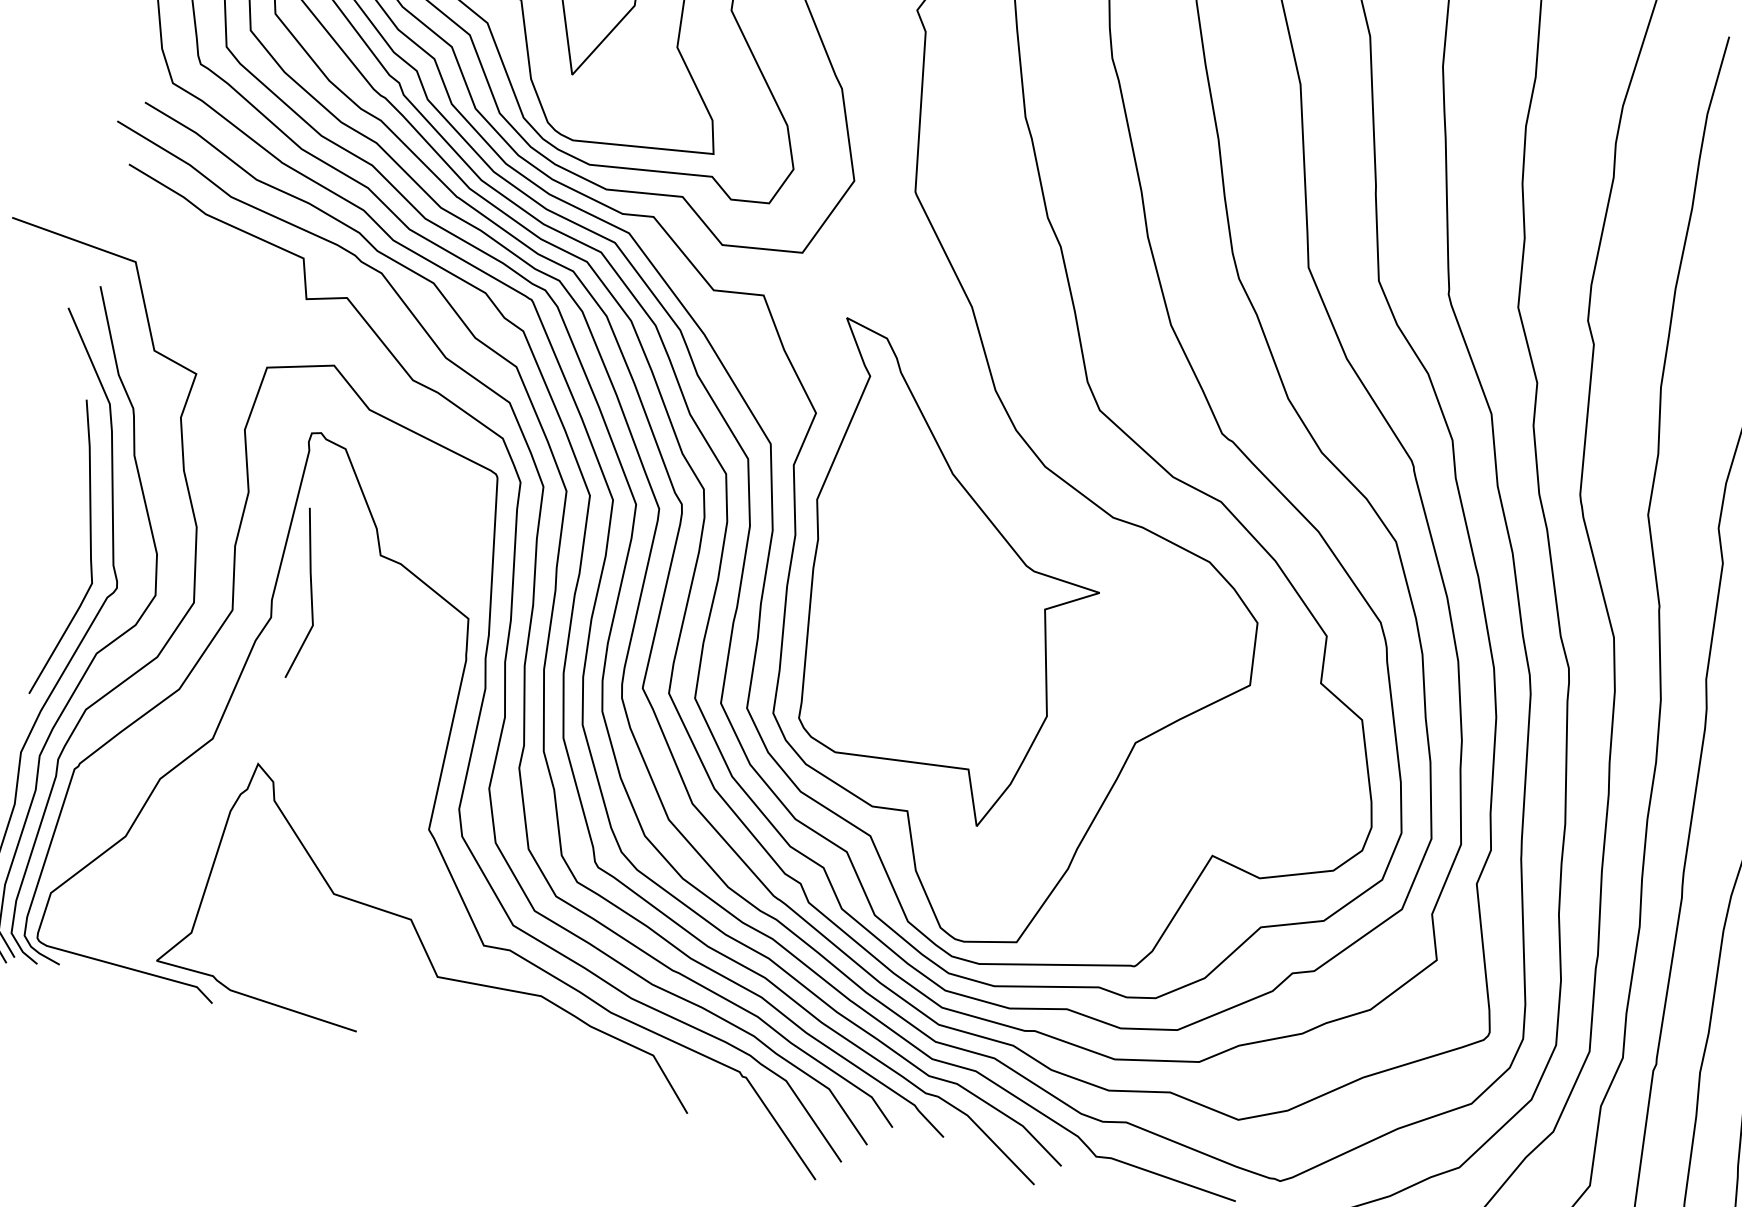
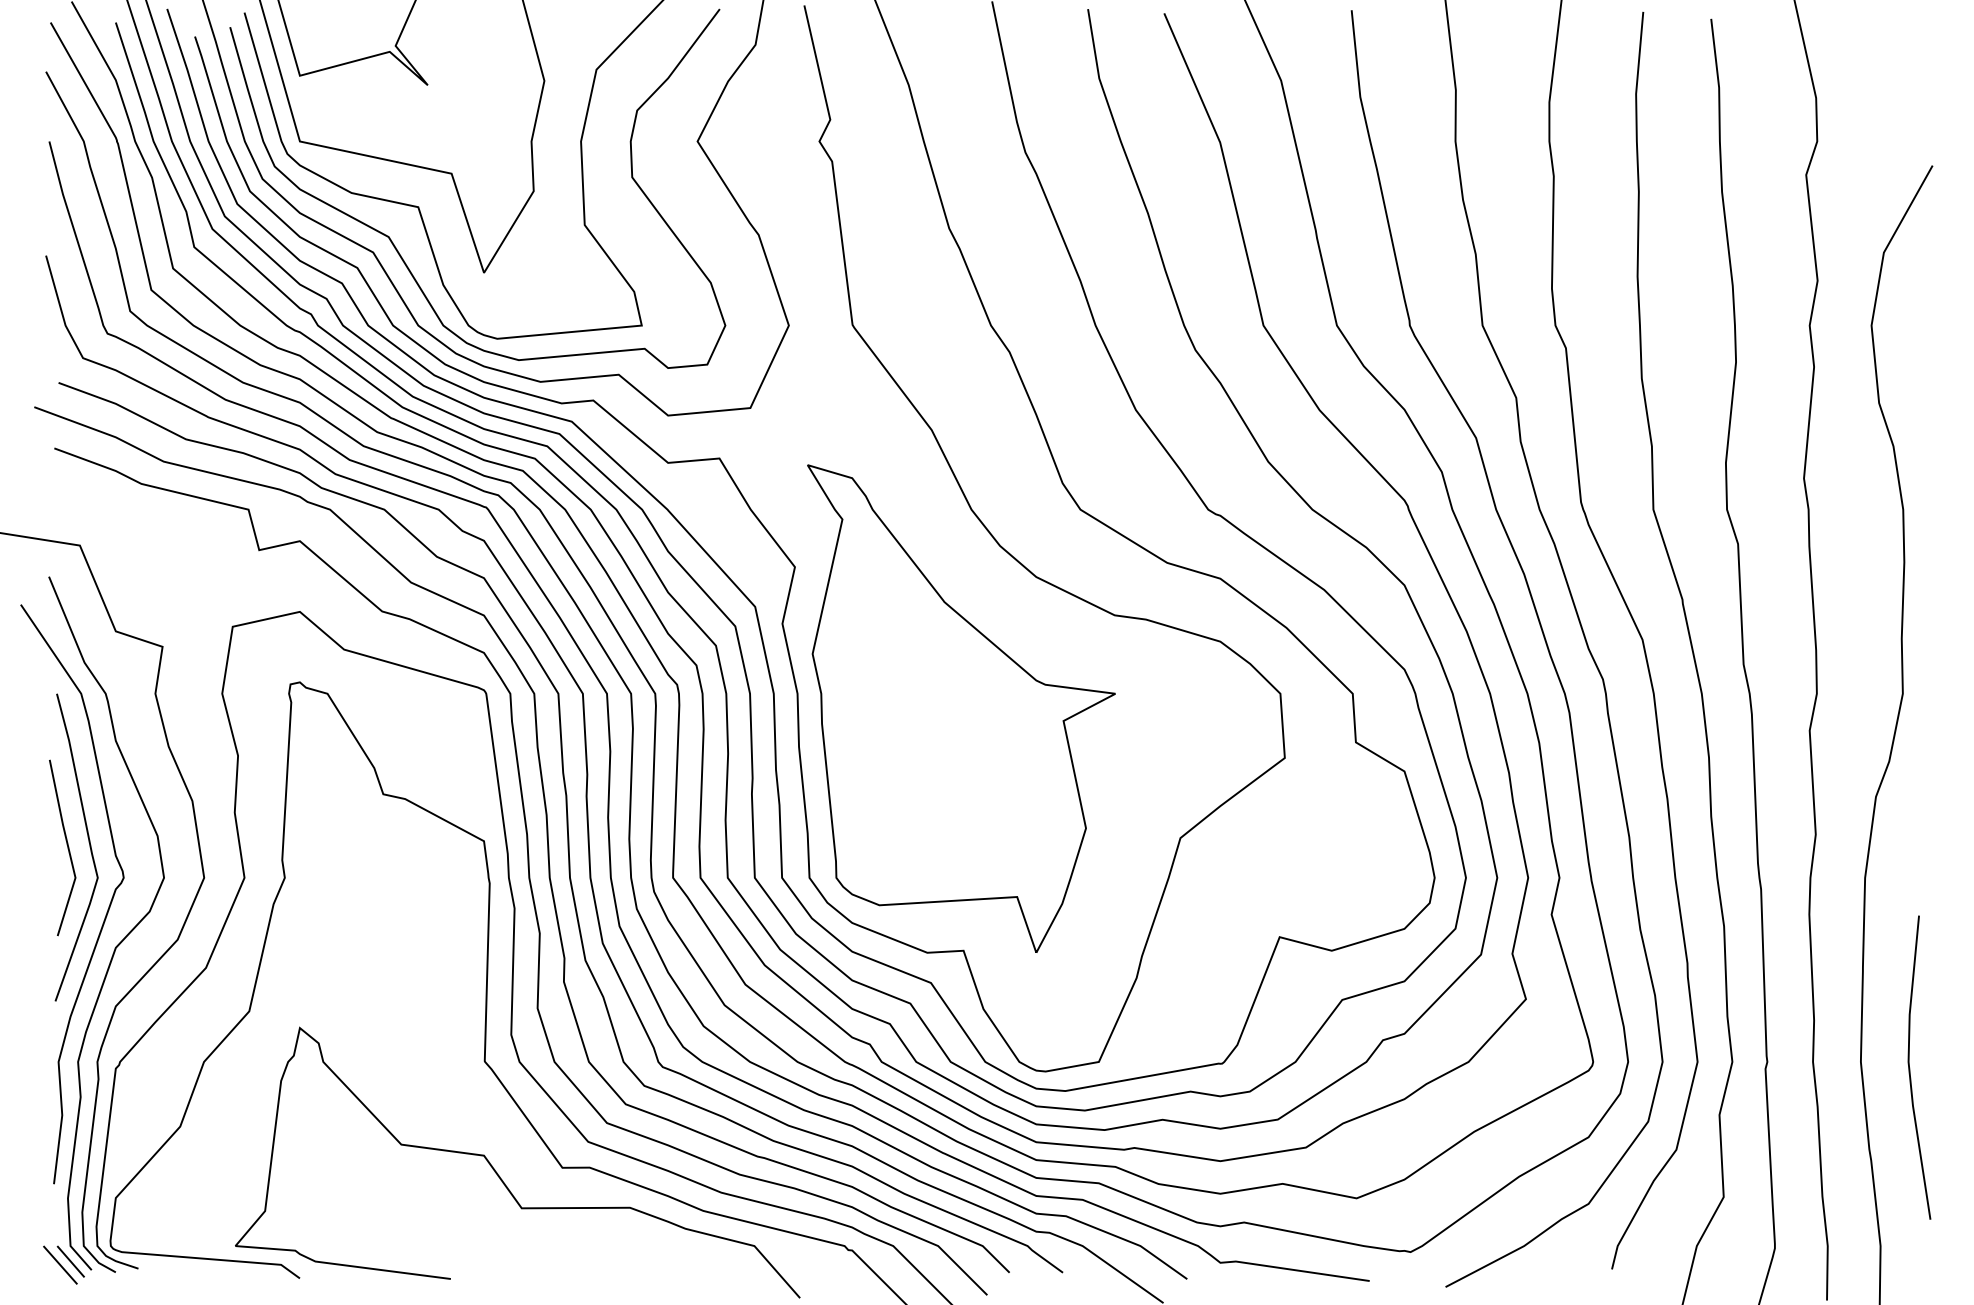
line: (310, 591) -> (66, 844), moved

